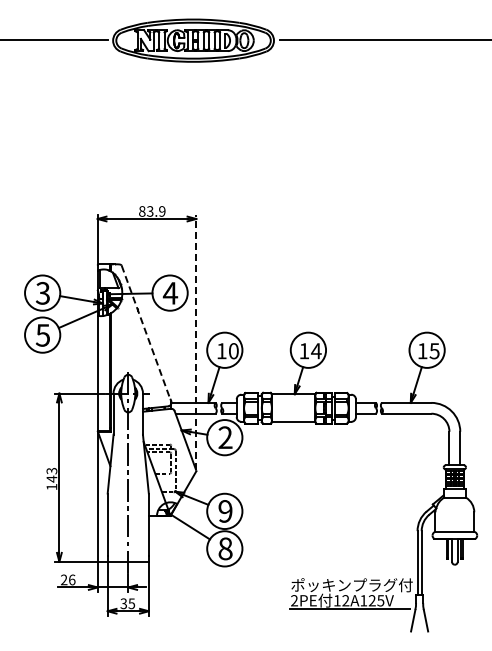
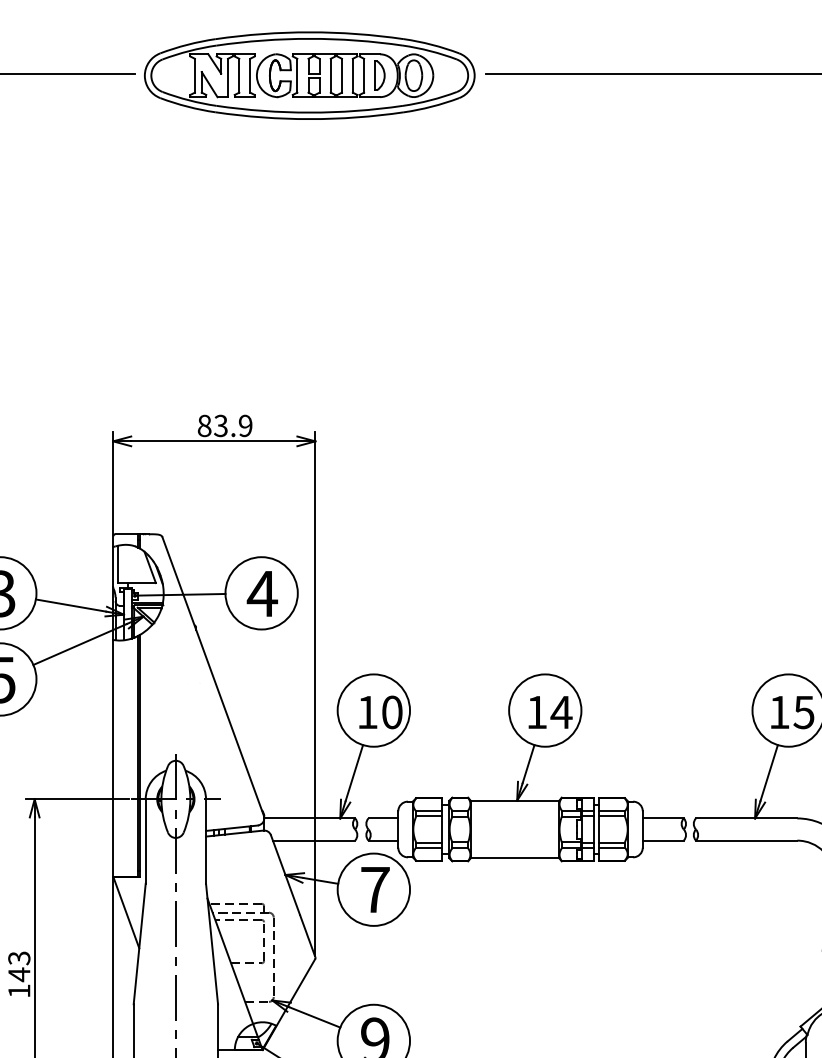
line: (146, 334) -> (213, 678), dashed -> solid
line: (196, 342) -> (315, 694), dashed -> solid
text: (225, 437) -> (375, 889), 2 -> 7

